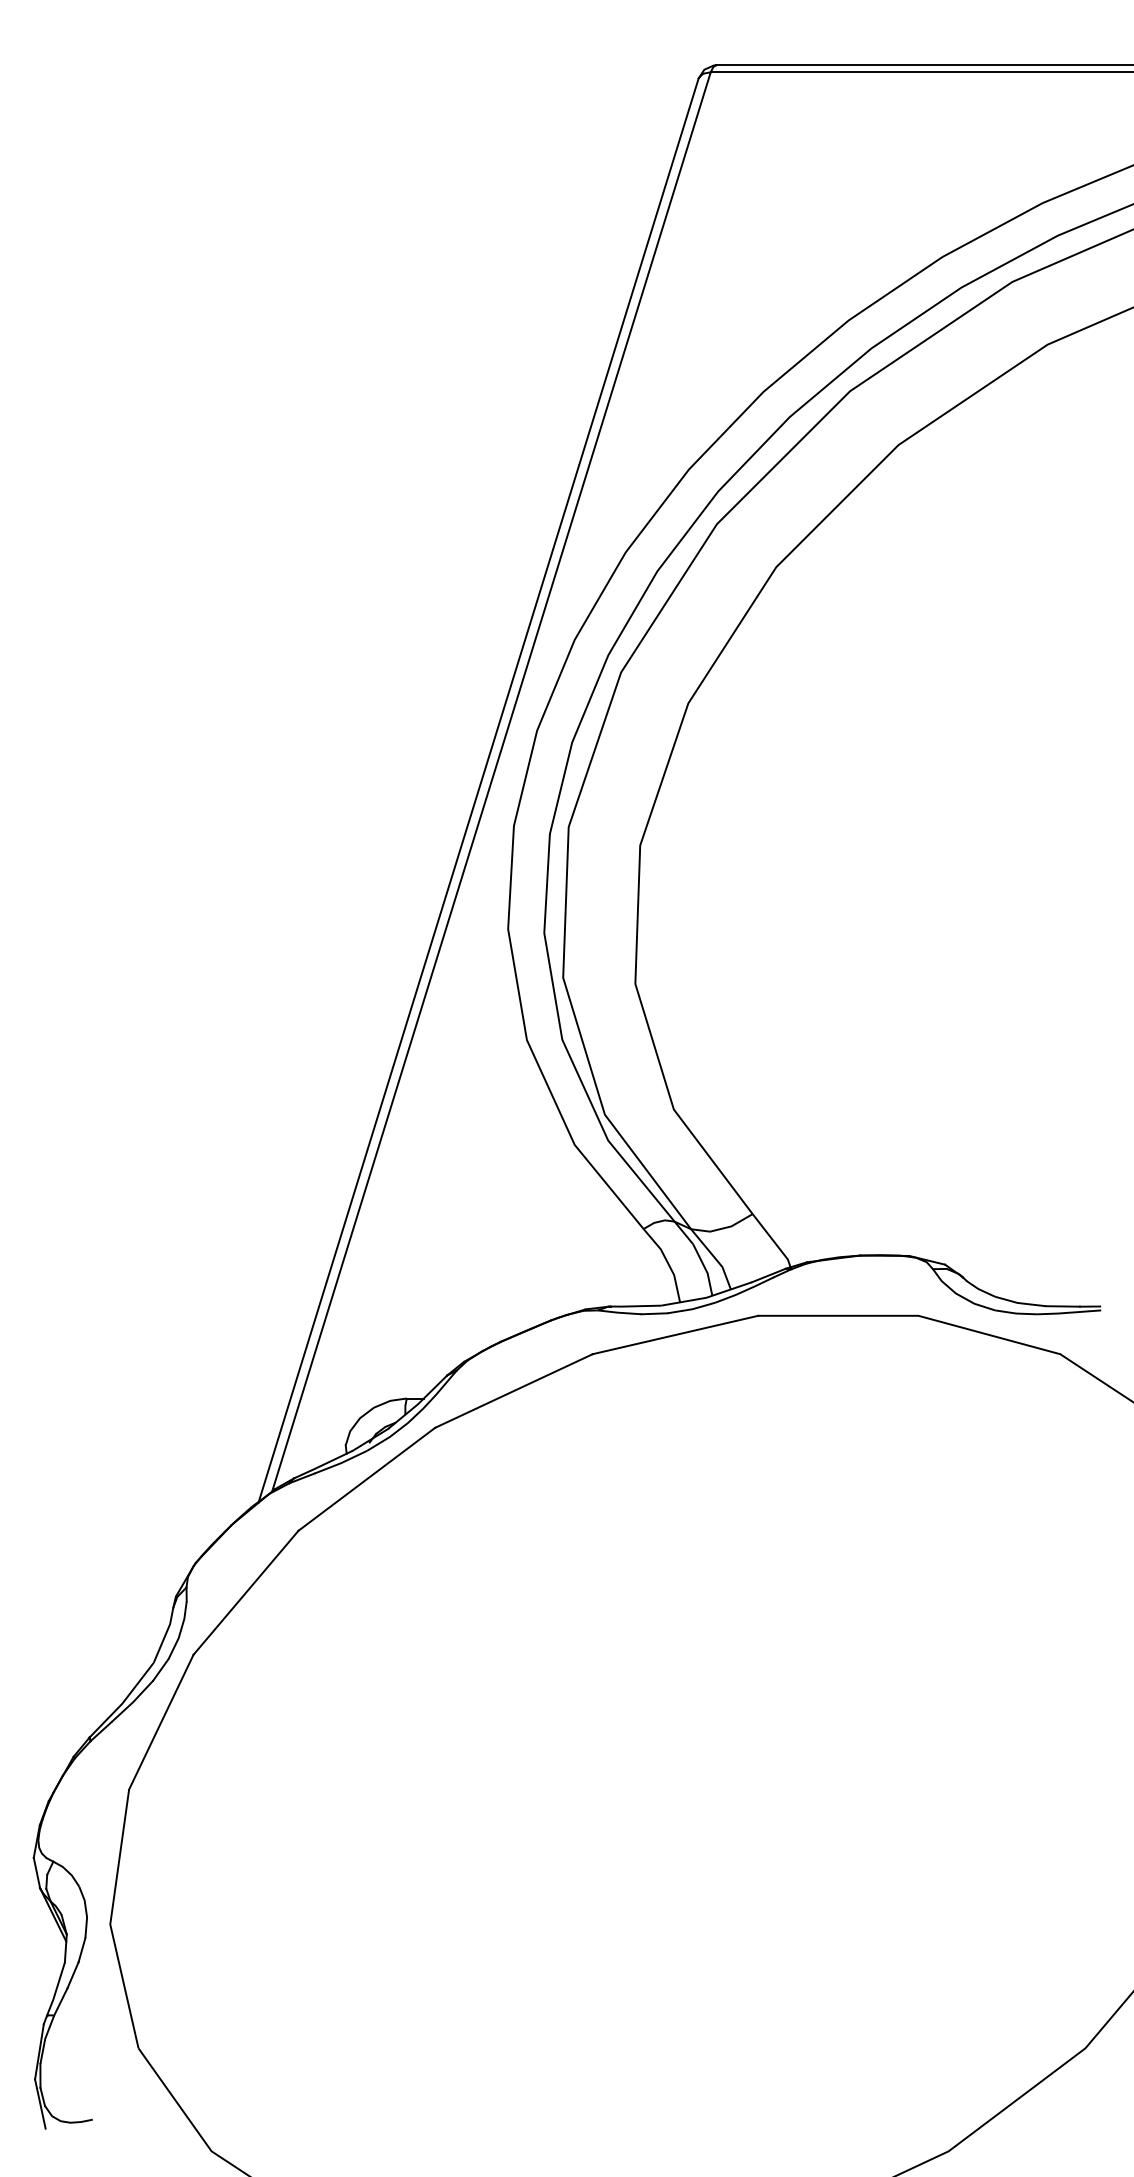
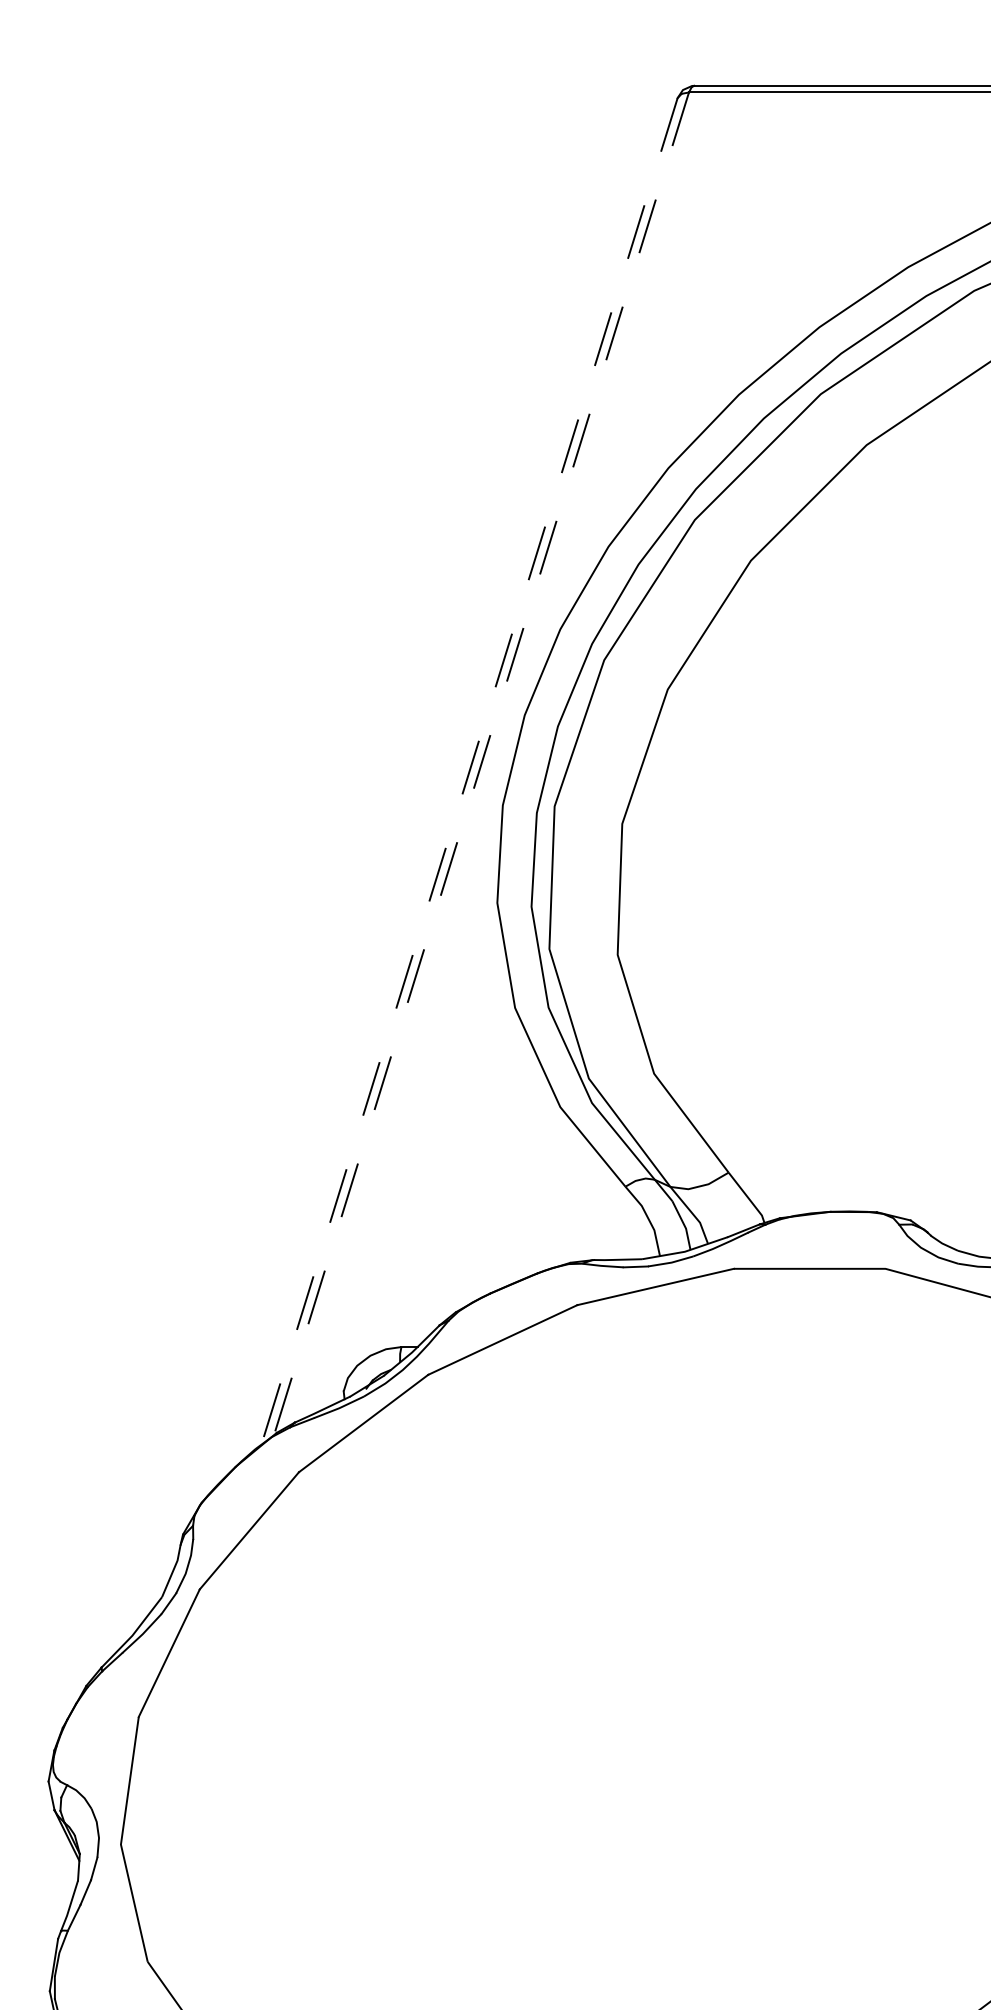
line: (491, 781) -> (481, 763), solid -> dashed
line: (478, 791) -> (469, 772), solid -> dashed

